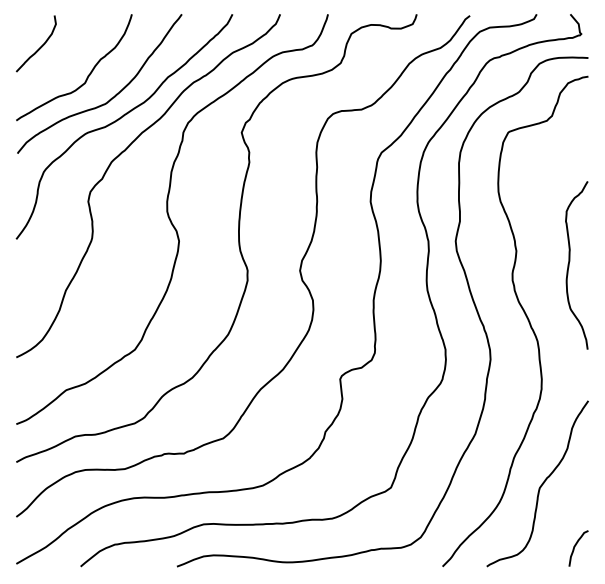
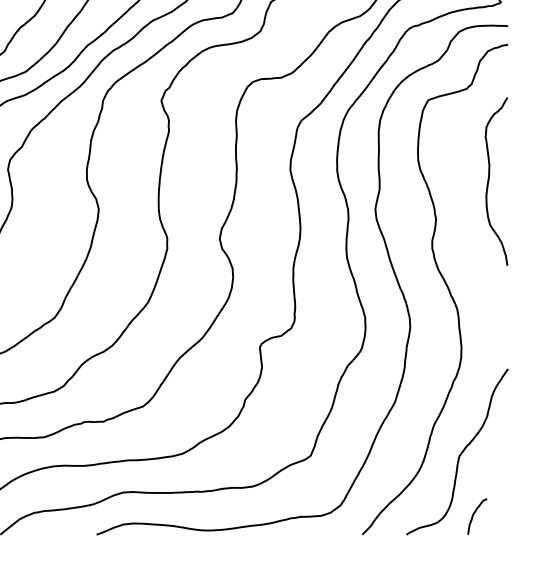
curve: (569, 265) -> (489, 181), moved
curve: (575, 547) -> (474, 515), moved

